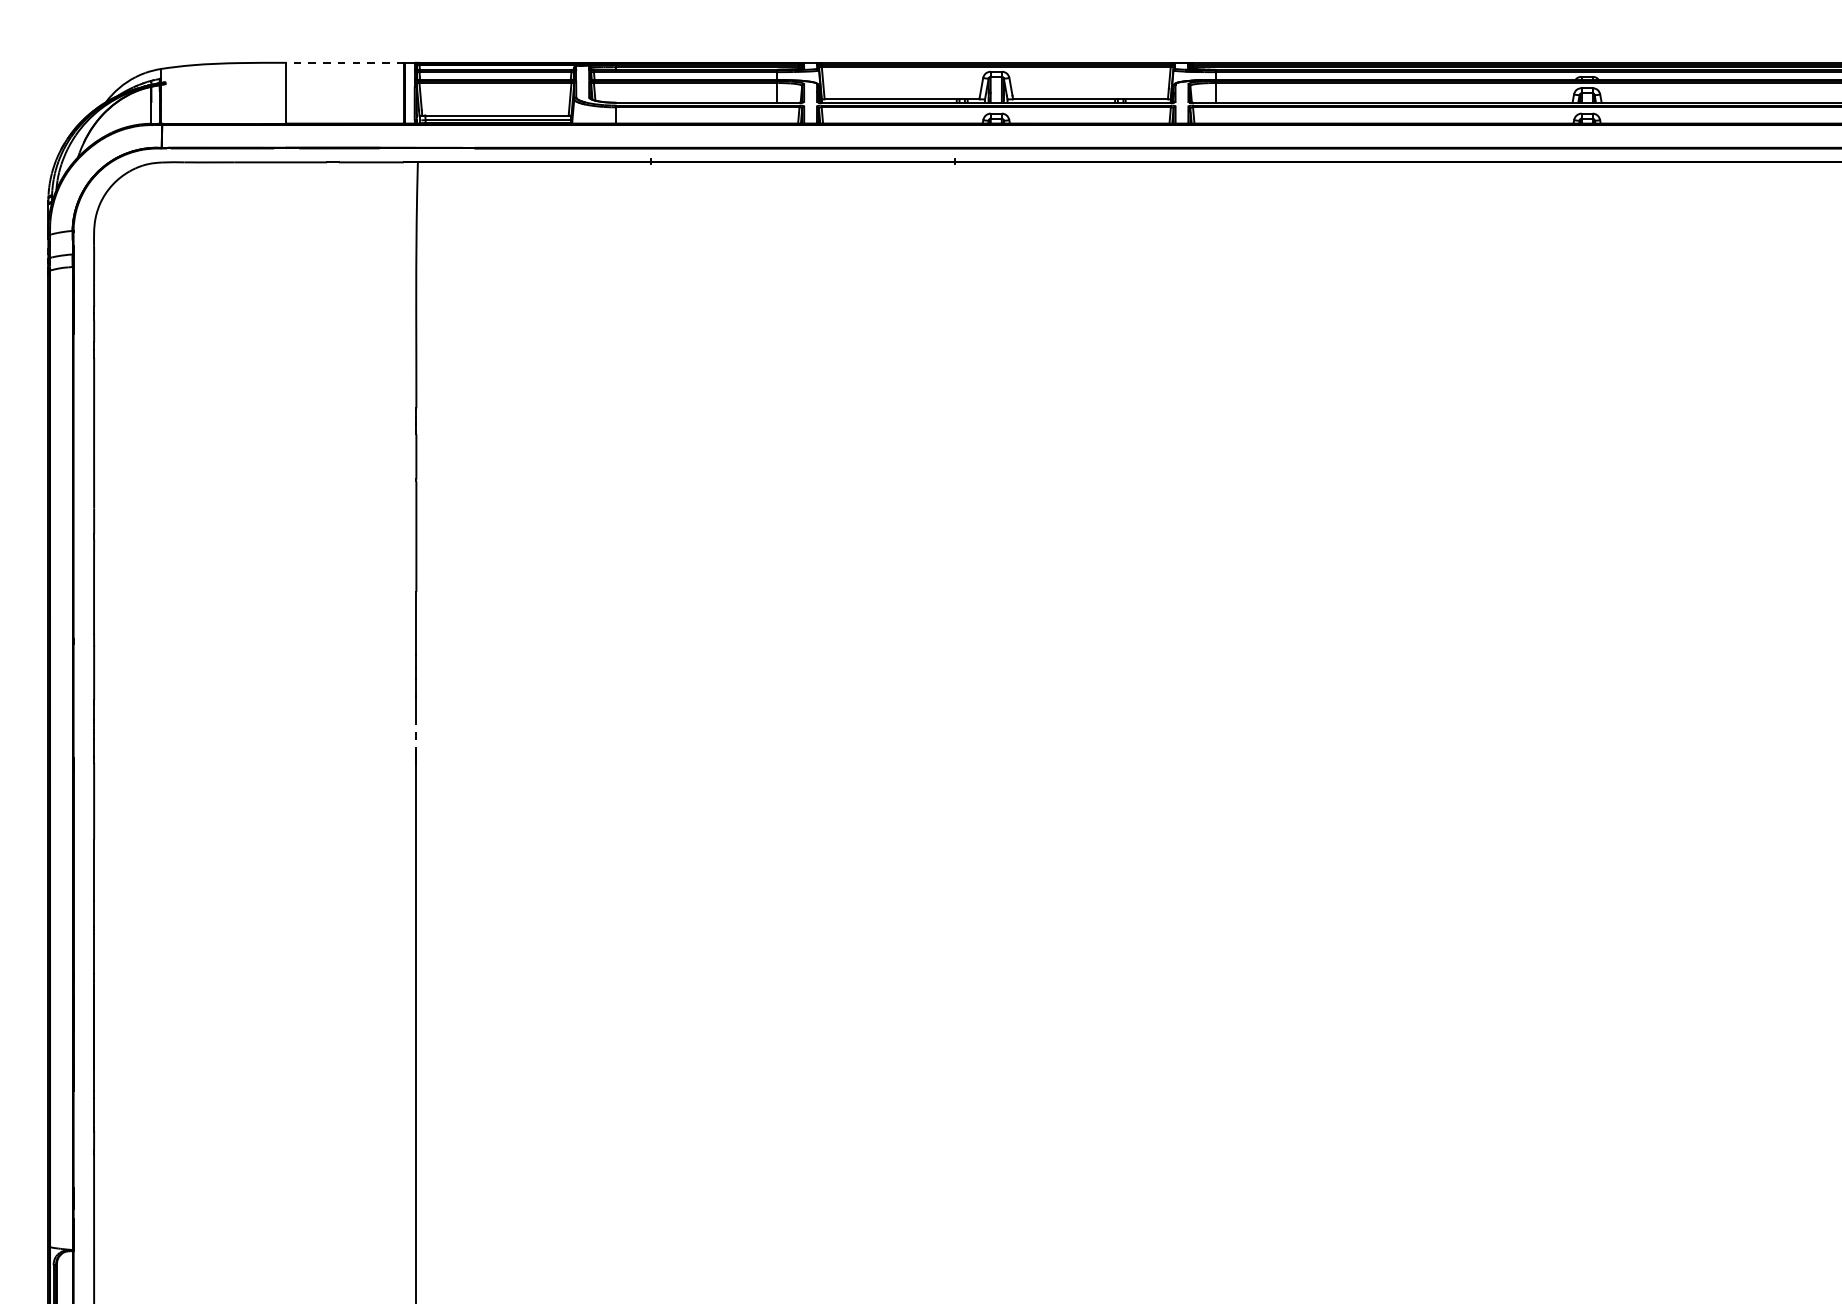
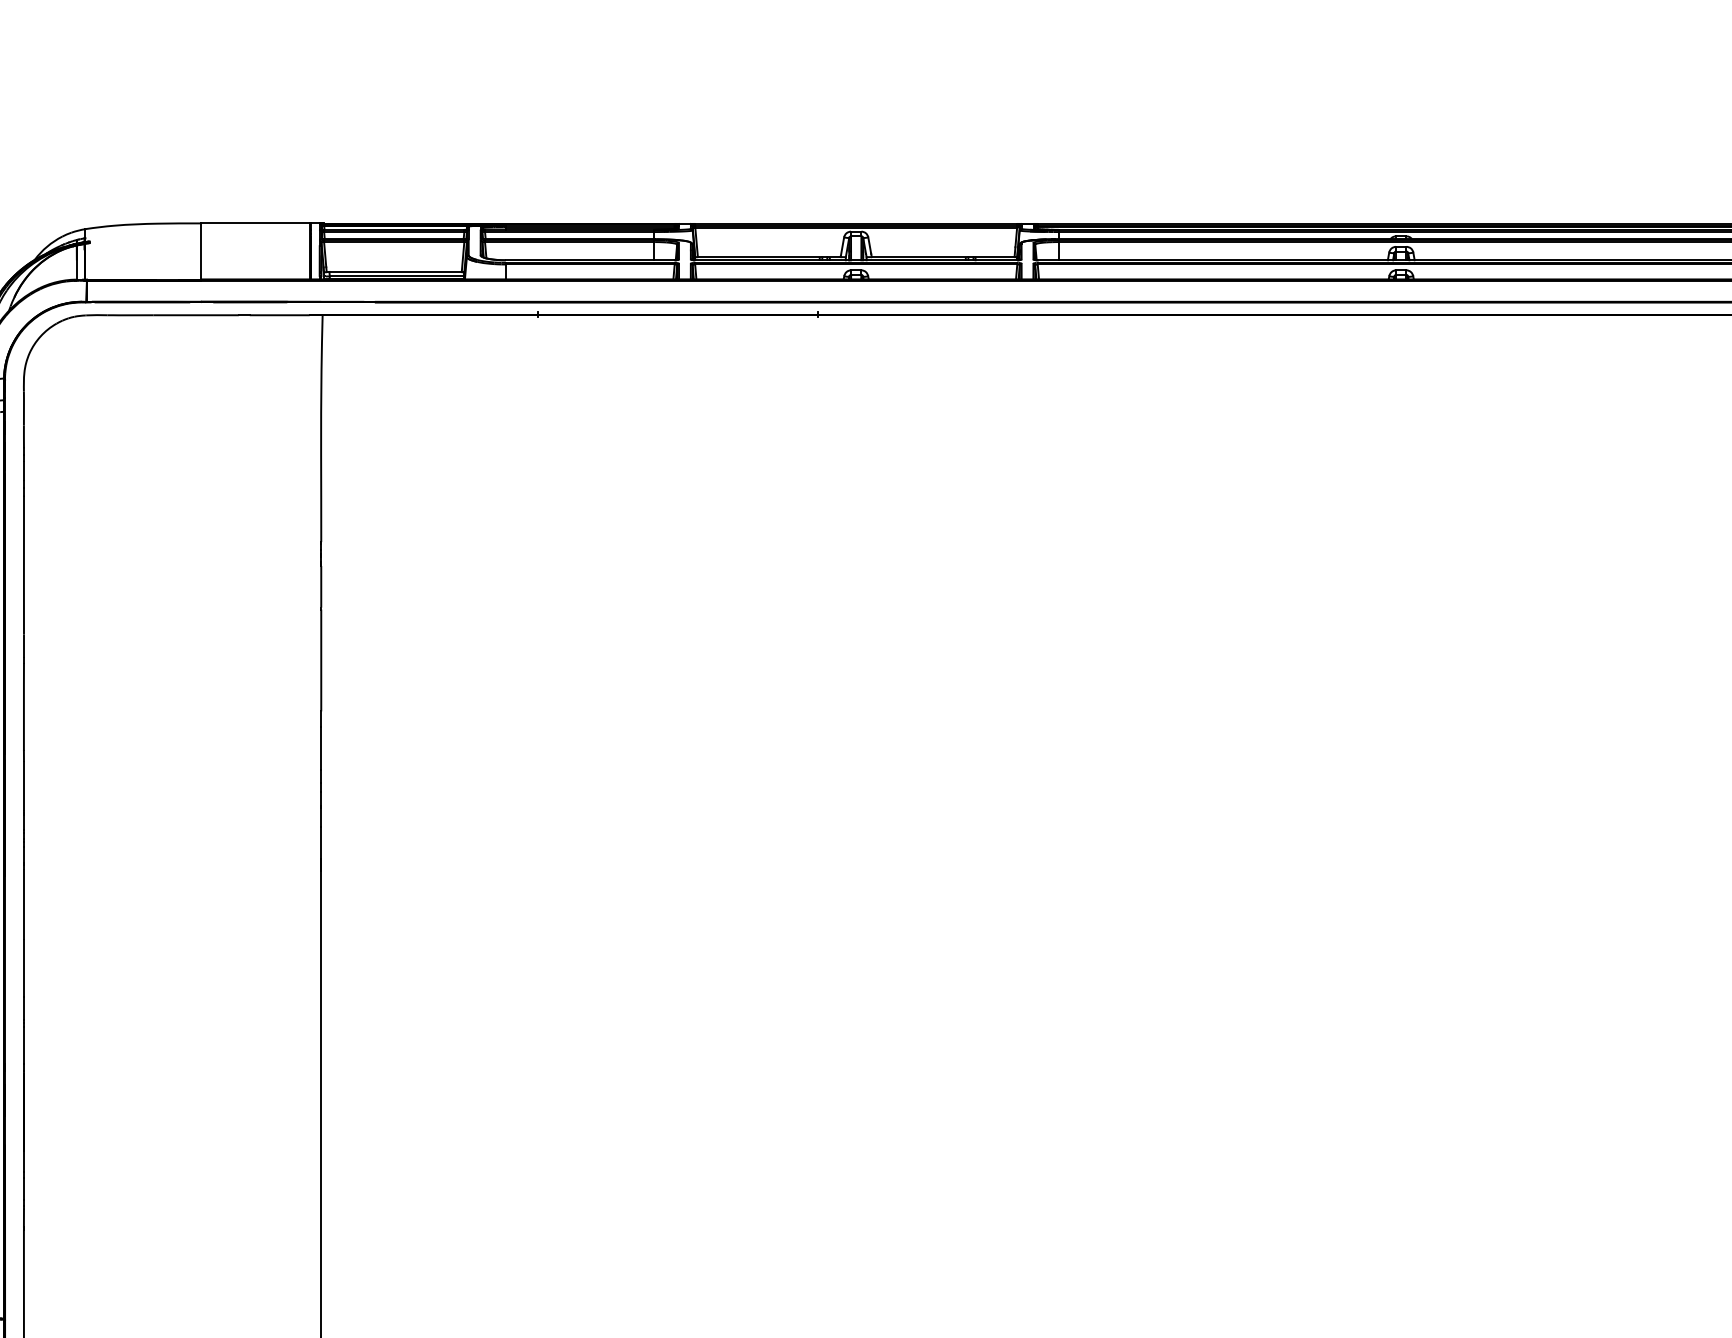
line: (345, 62) -> (255, 223), dashed -> solid
line: (416, 734) -> (321, 843), dashed -> solid

